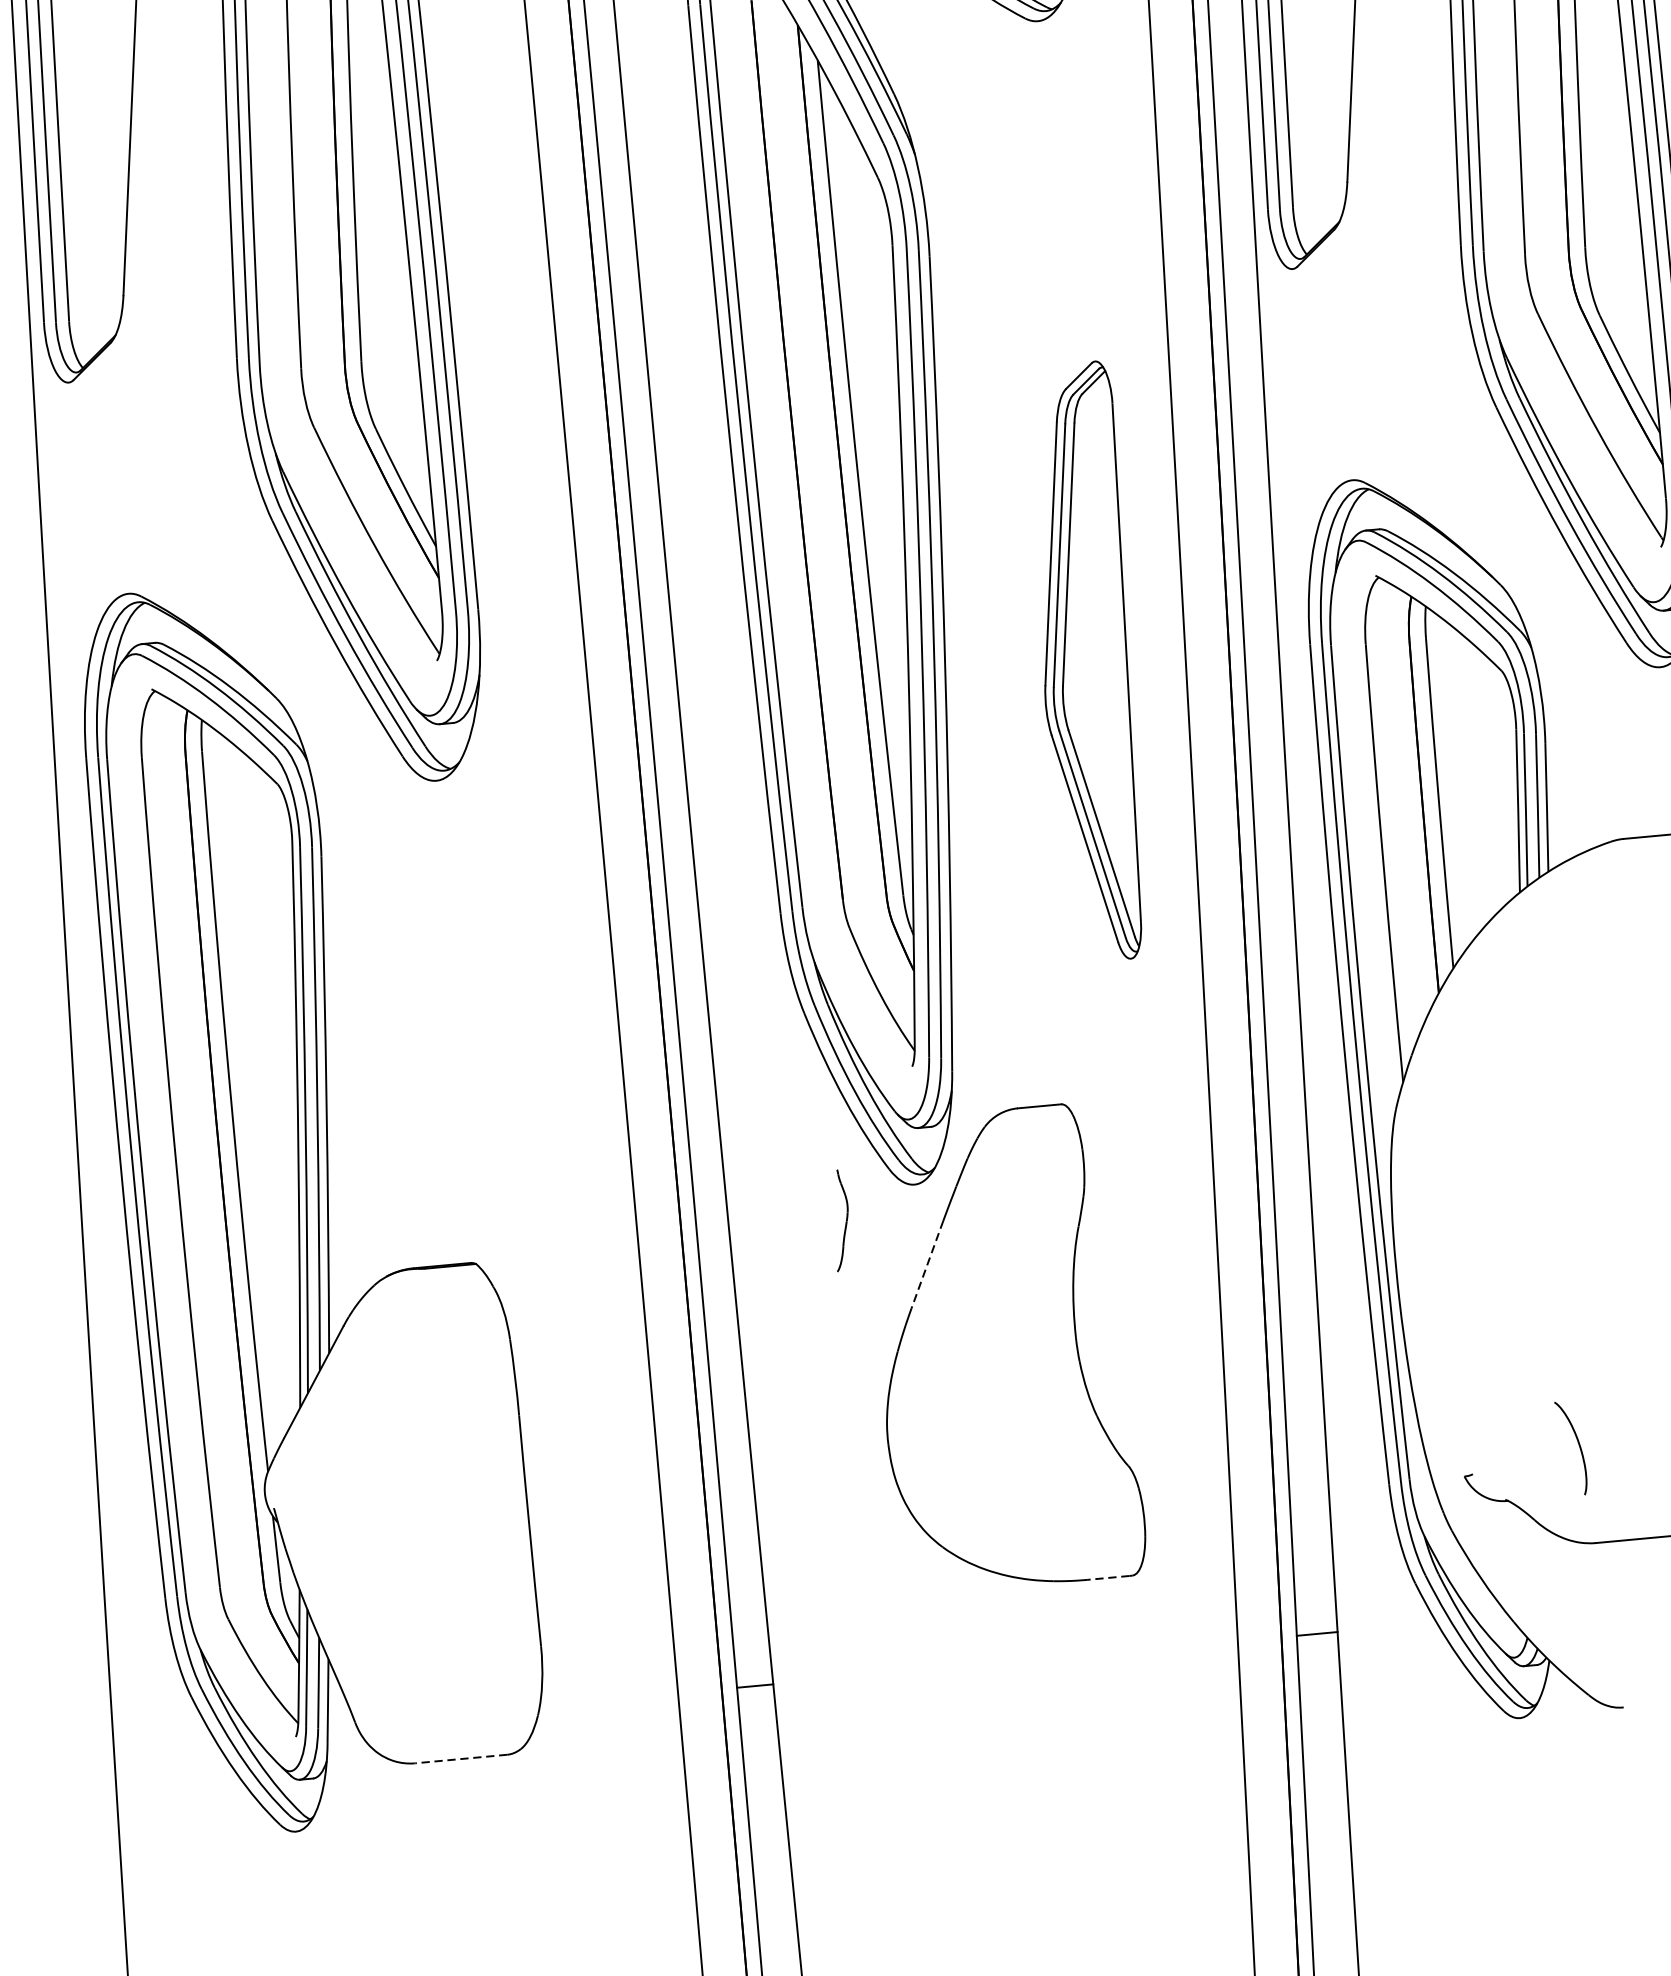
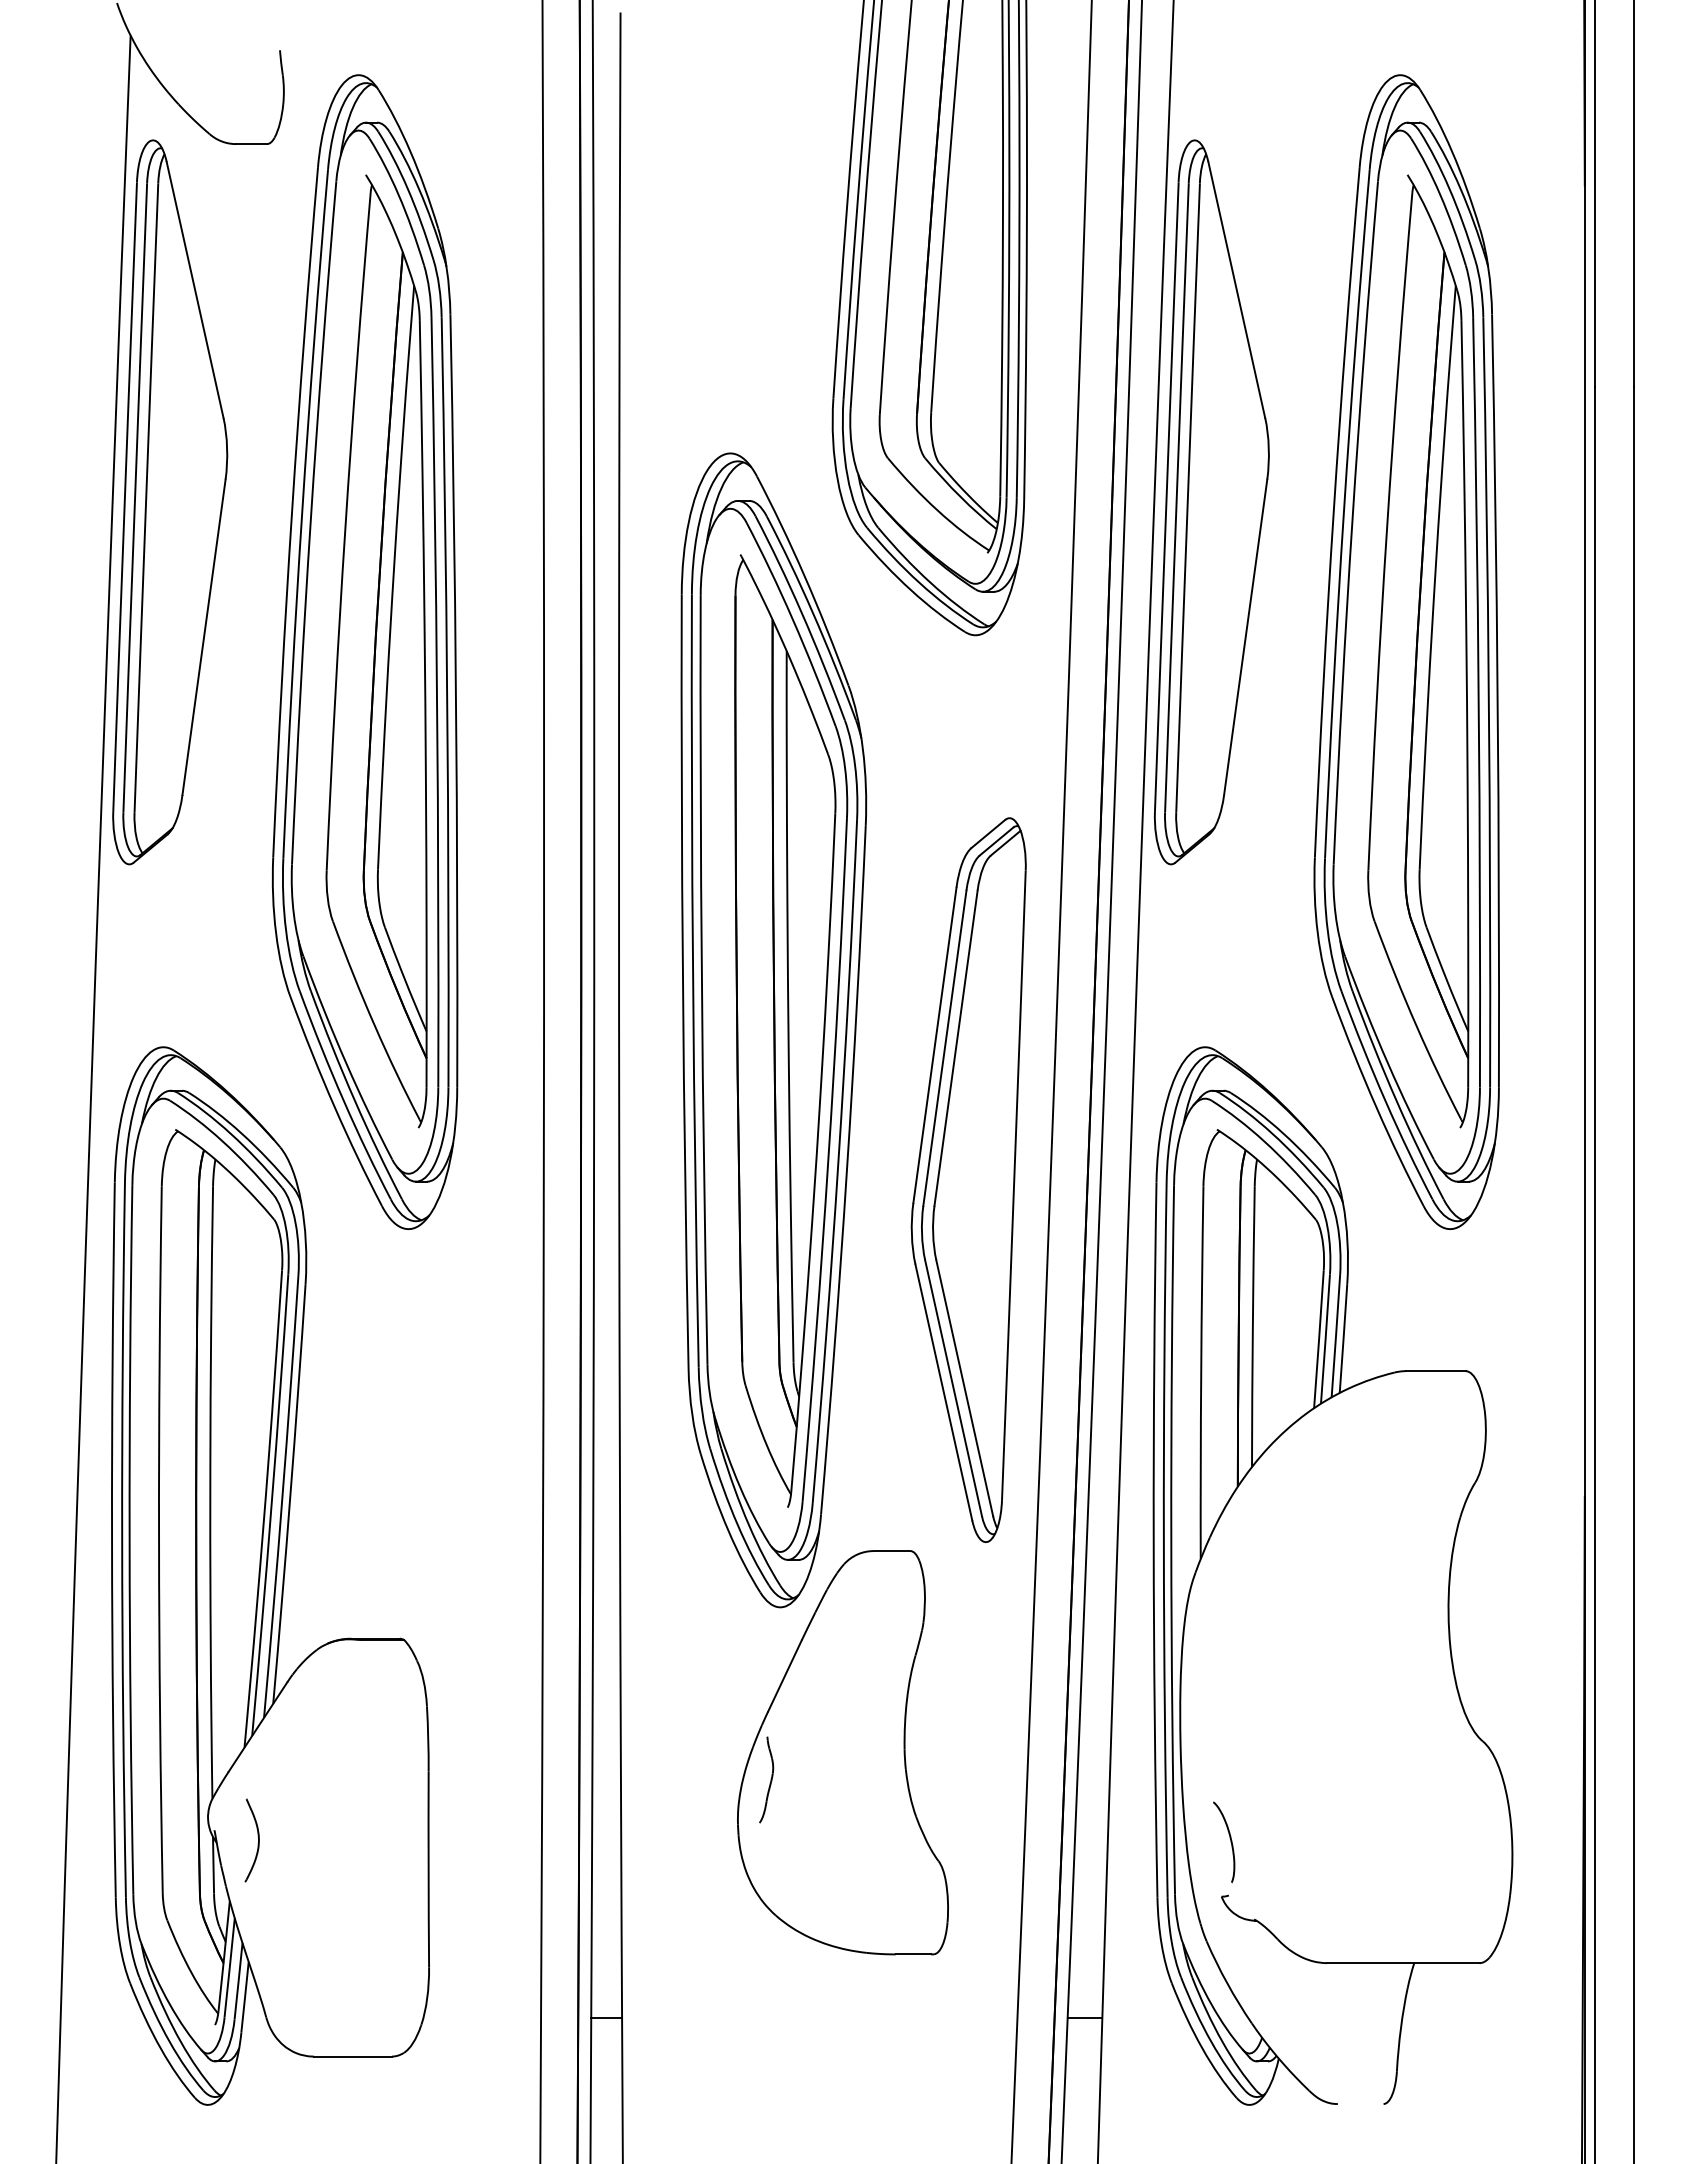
part: (1089, 662) -> (968, 1180), size x1.43
part: (840, 1220) -> (766, 1779), moved
line: (926, 1265) -> (784, 1676), dashed -> solid
curve: (1579, 1447) -> (1230, 1842), moved
part: (325, 1519) -> (257, 1843), added
line: (1108, 1578) -> (913, 1954), dashed -> solid
line: (460, 1758) -> (352, 2056), dashed -> solid

